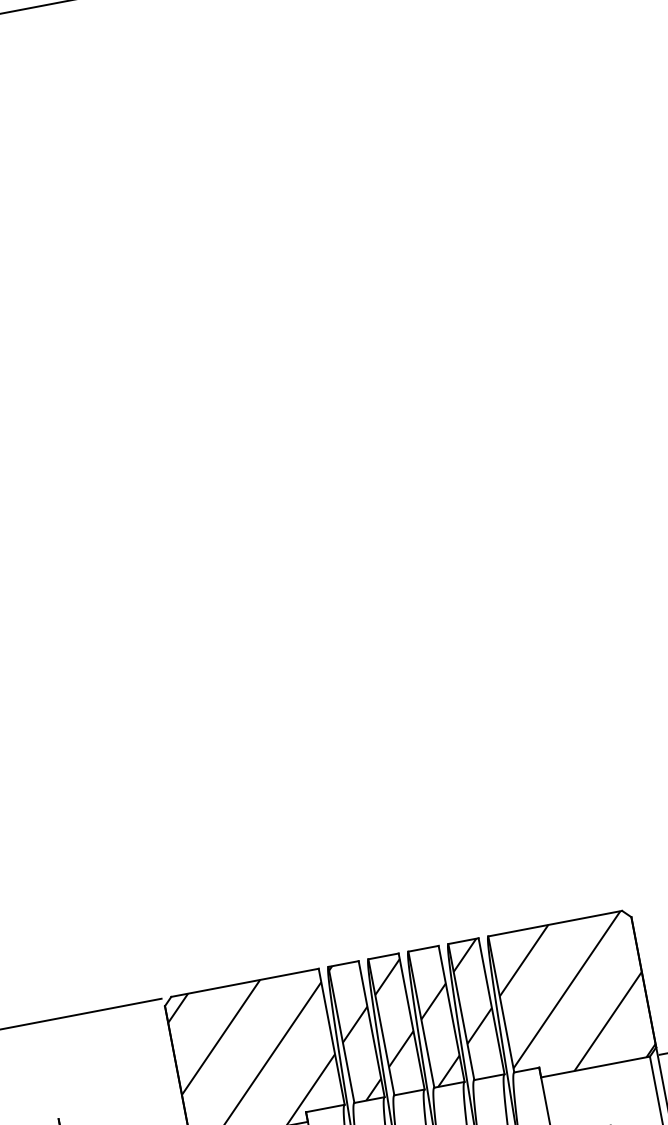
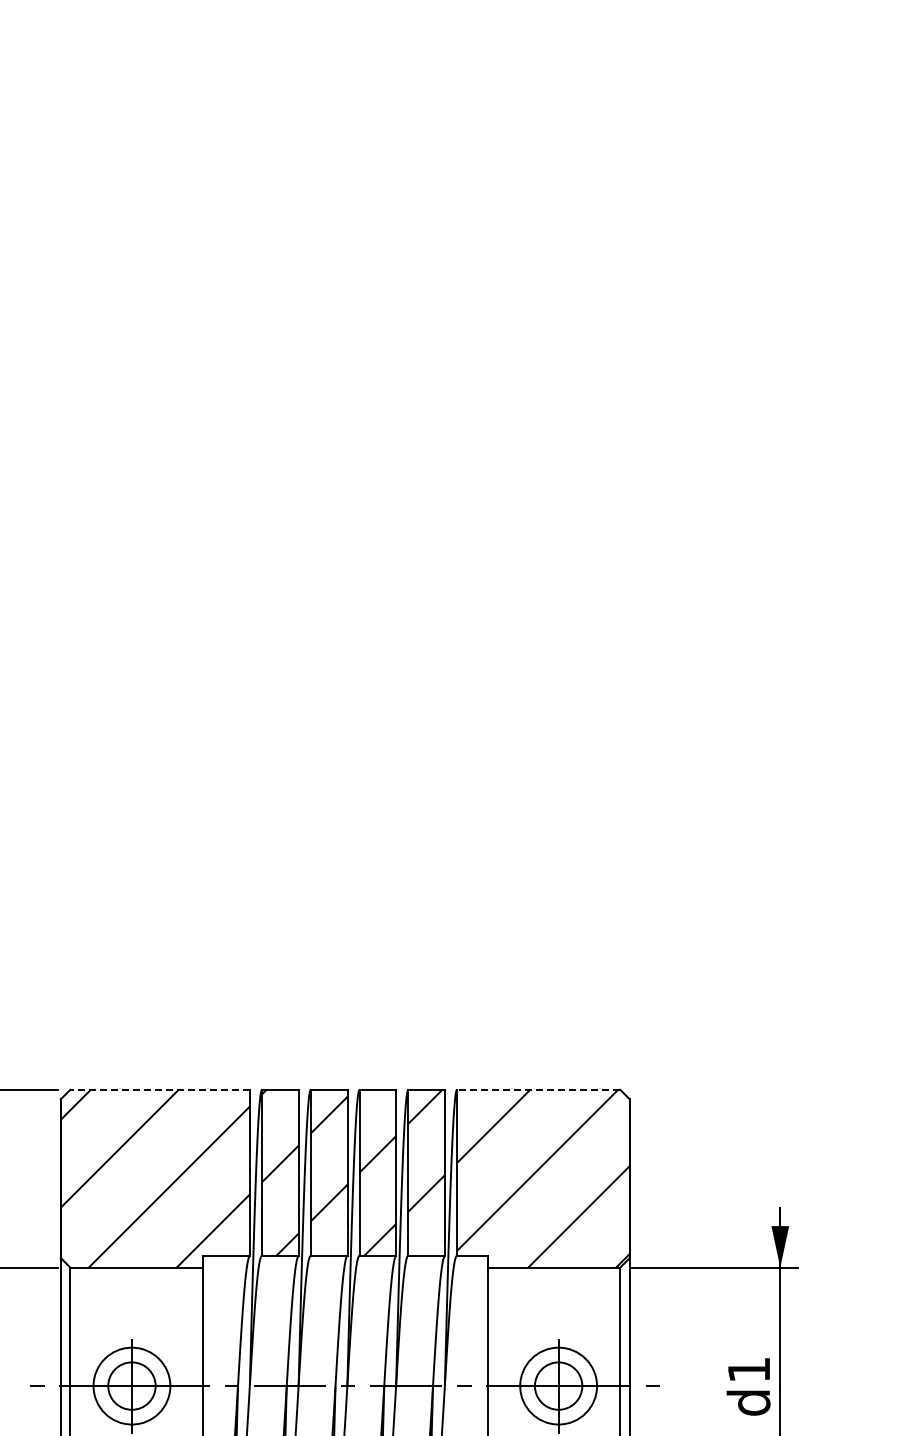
line: (555, 923) -> (538, 1089), solid -> dashed
line: (245, 982) -> (160, 1089), solid -> dashed

